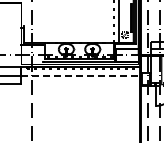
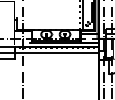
line: (81, 75) -> (57, 52), dashed -> solid

